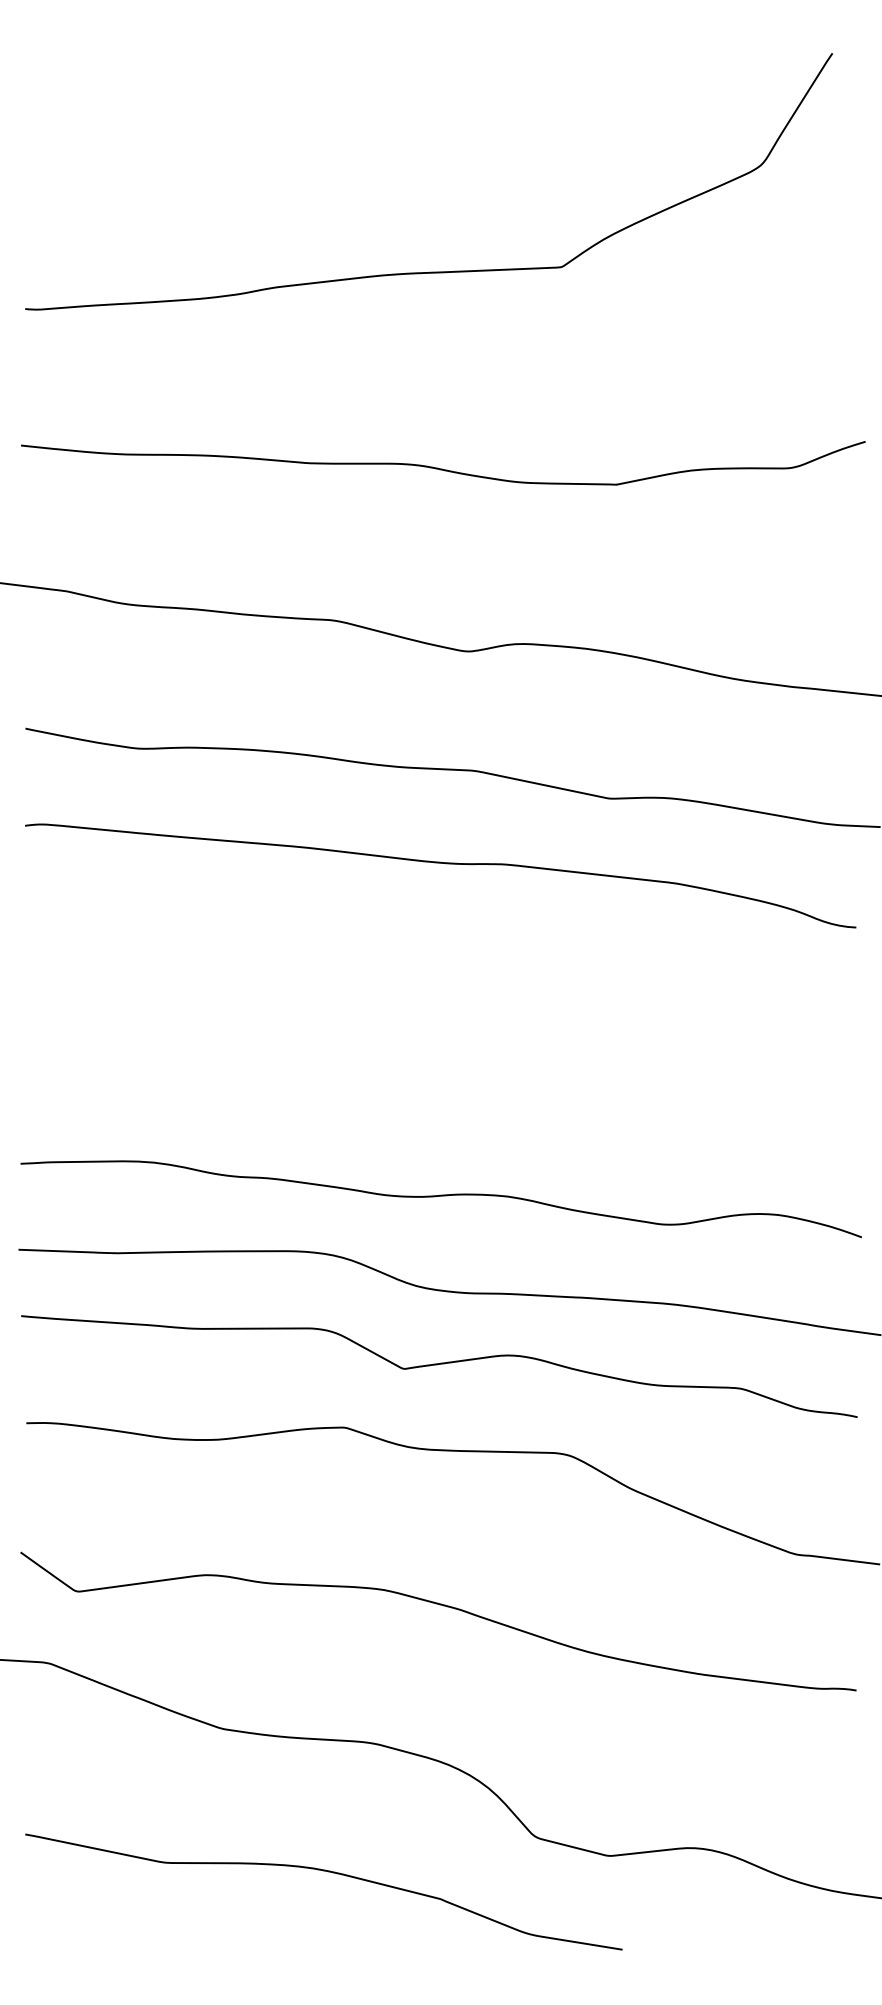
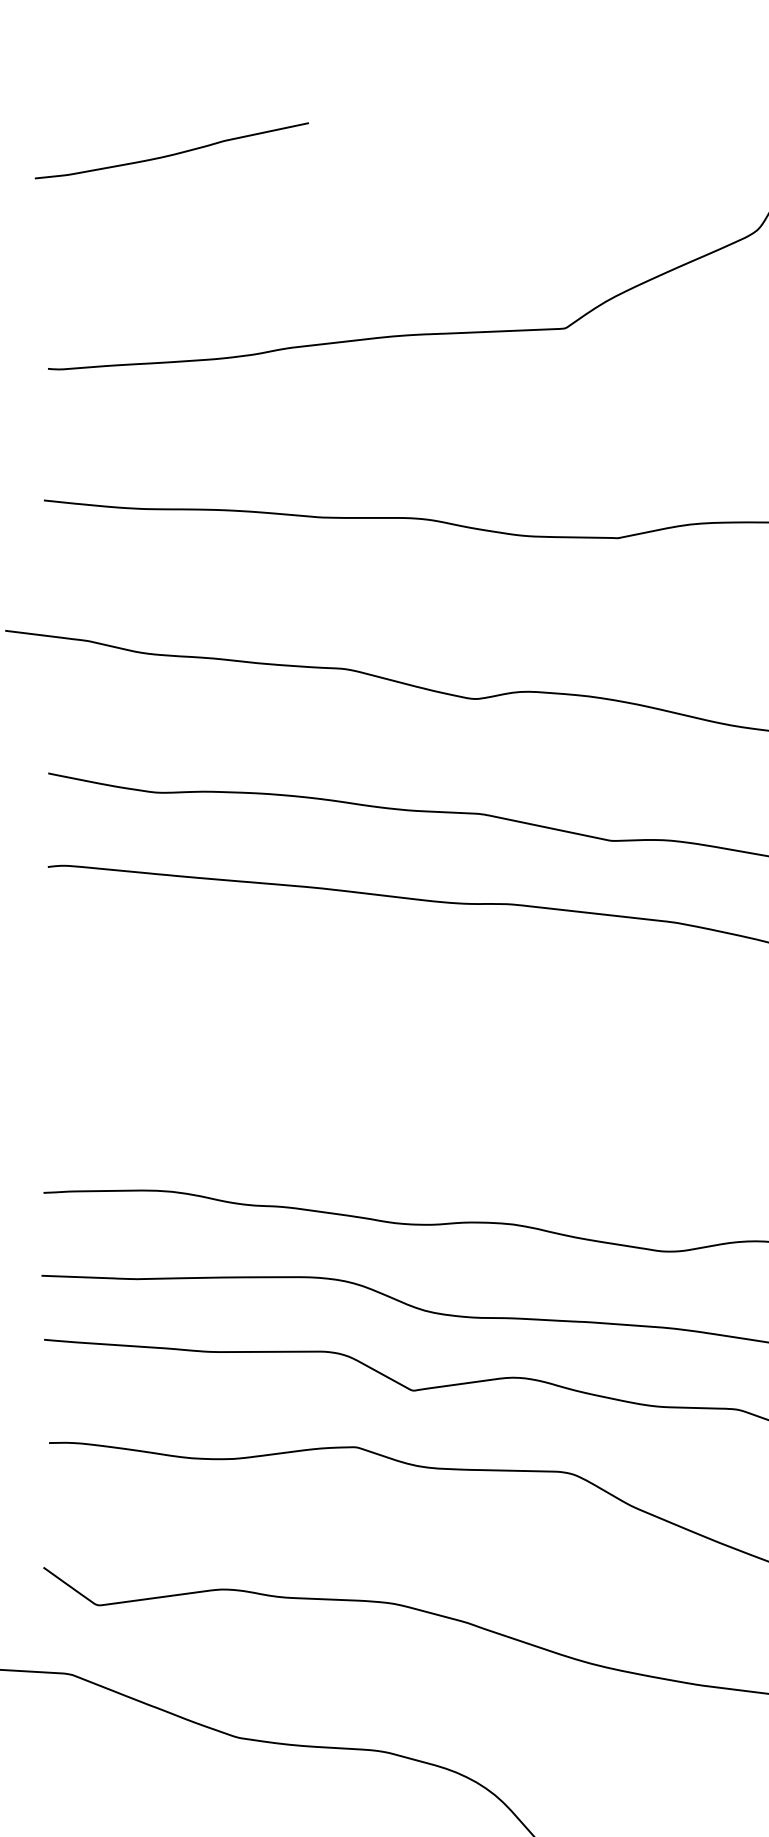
curve: (153, 86) -> (171, 154), added

